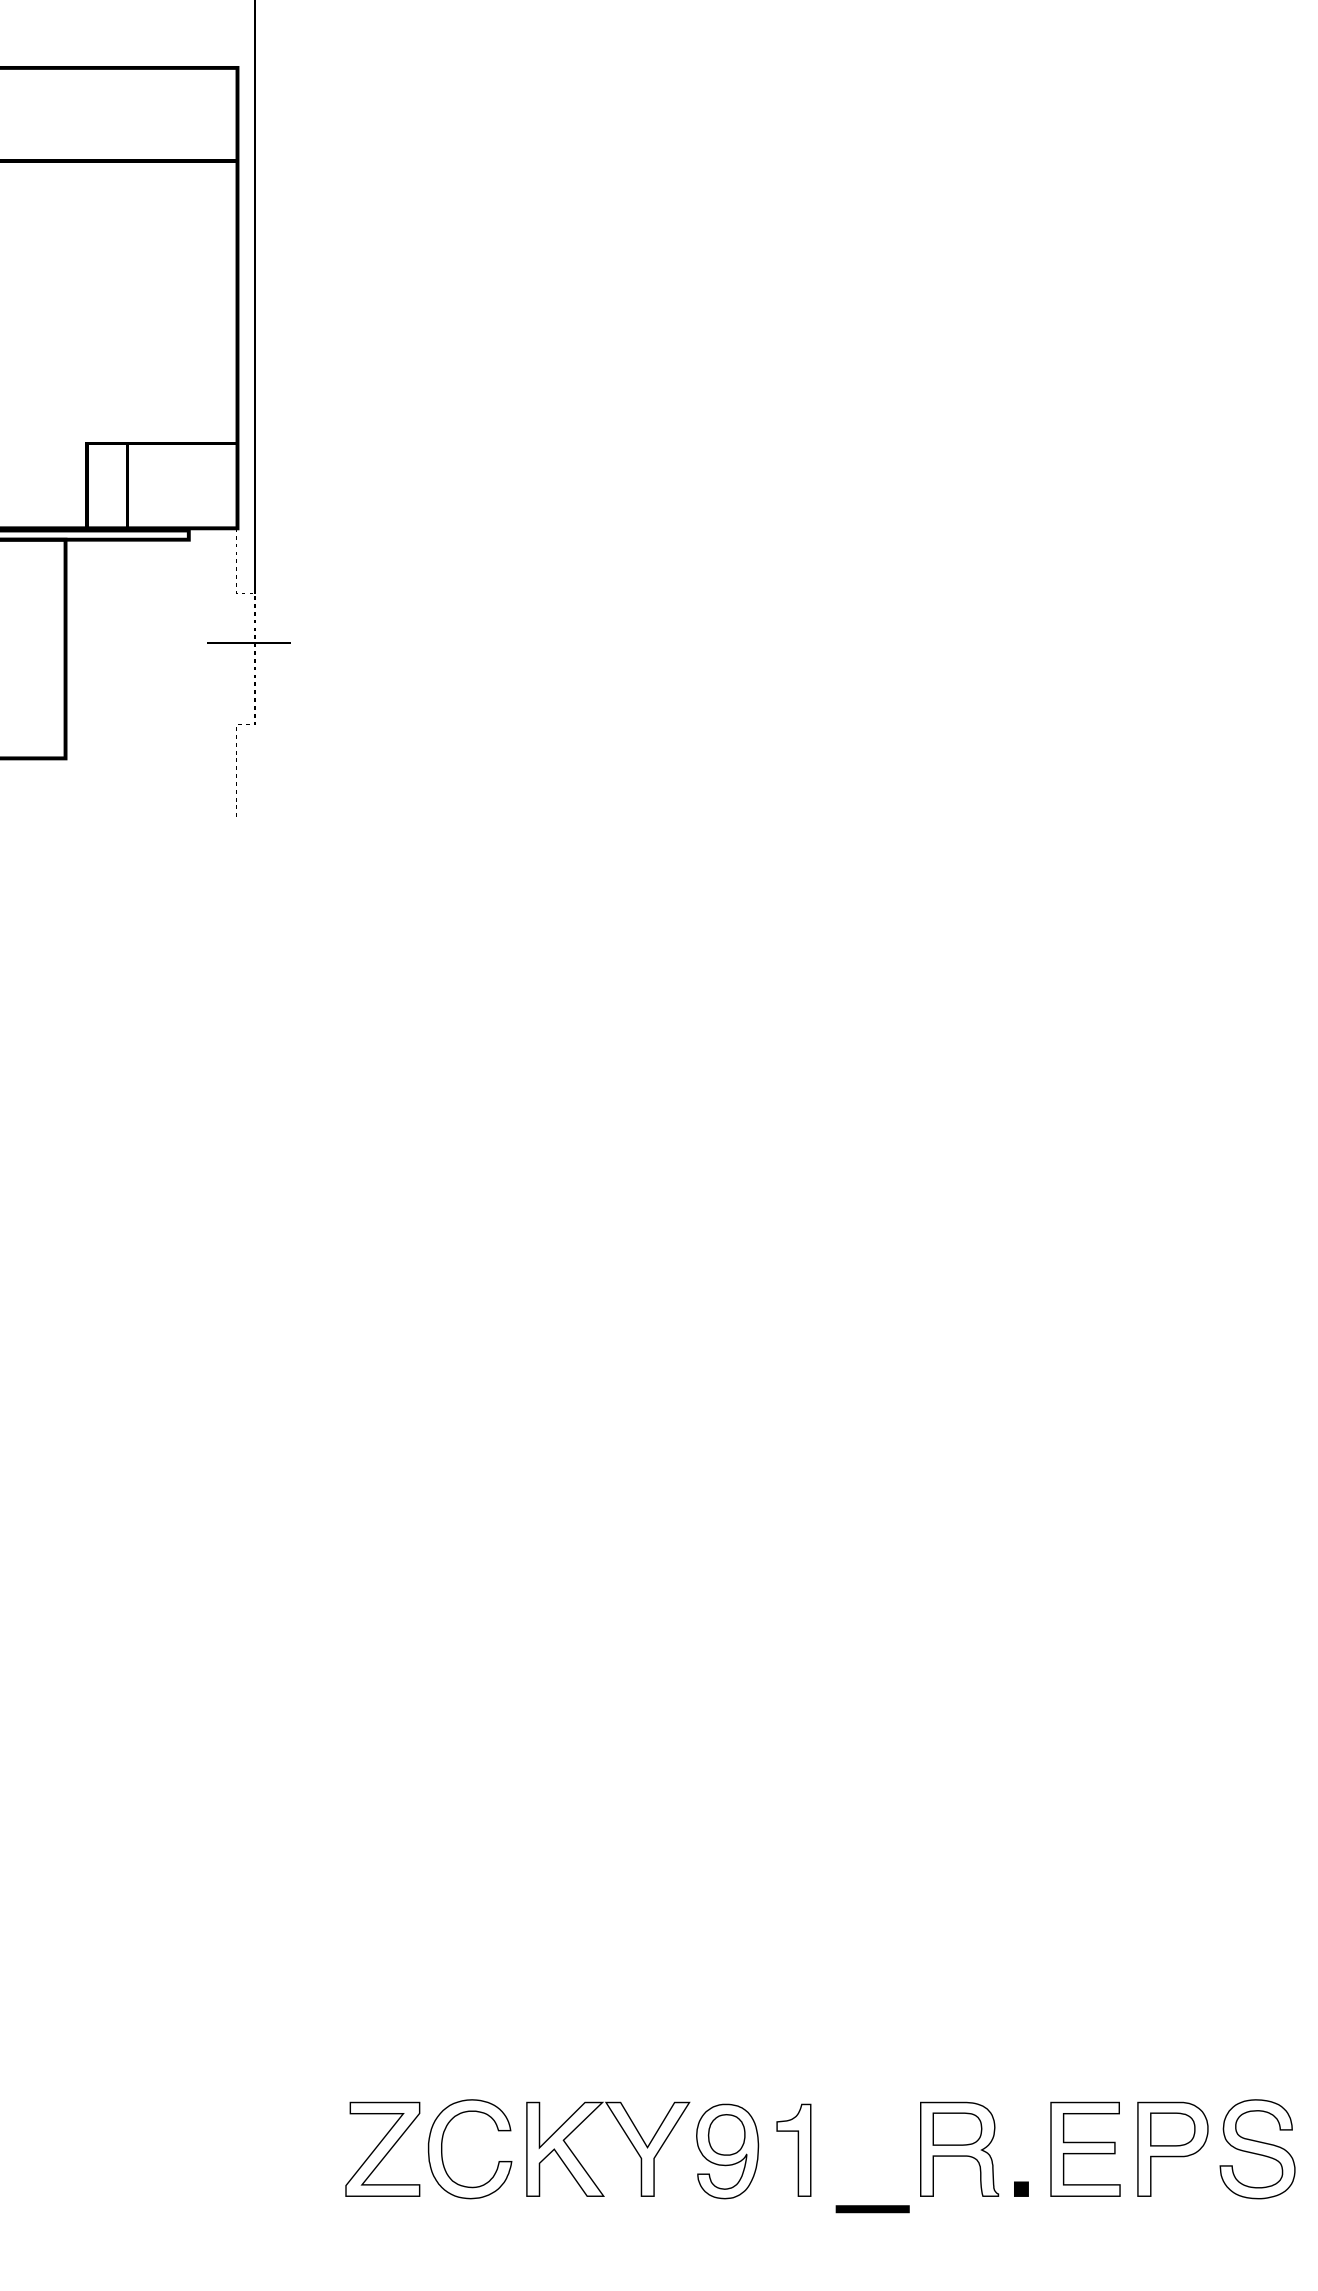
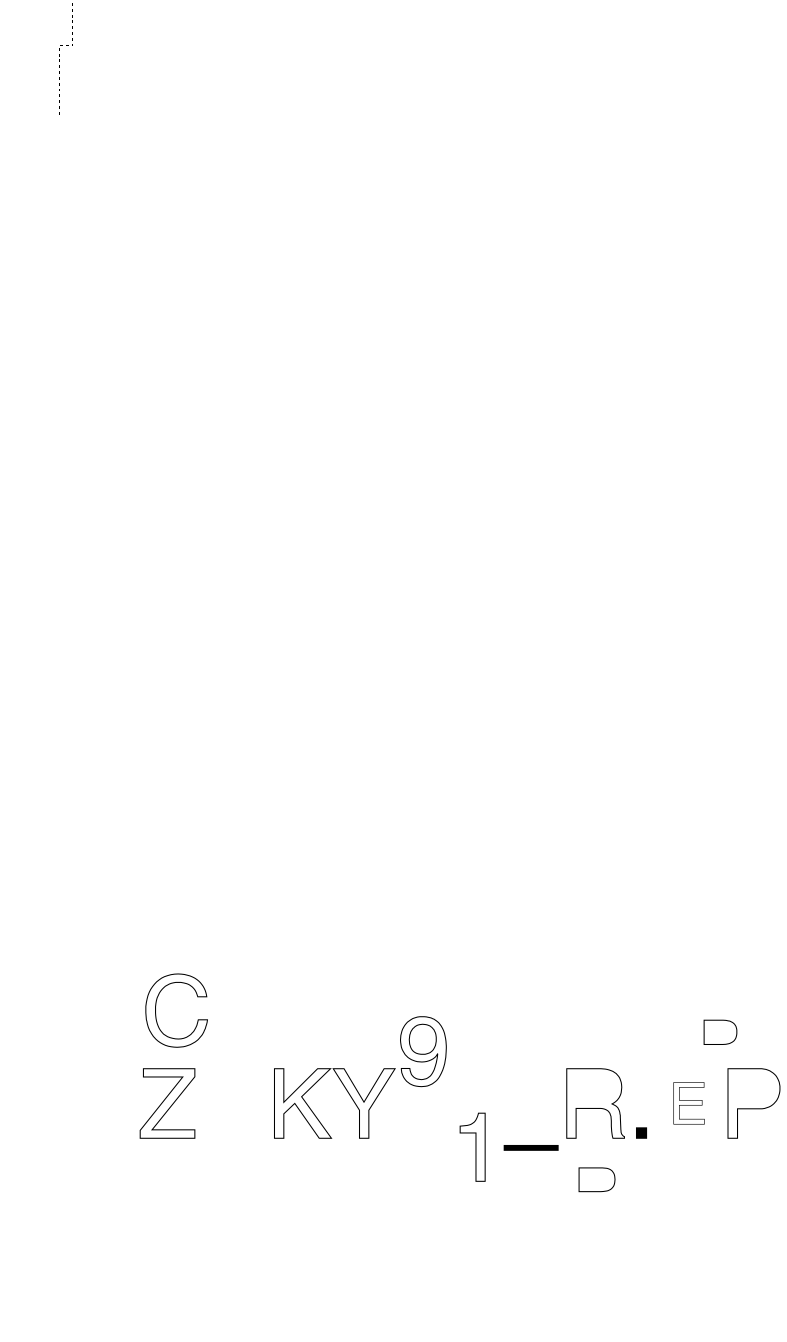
part: (957, 2128) -> (597, 1179), moved
part: (1172, 2129) -> (720, 1032), moved
part: (1085, 2148) -> (689, 1102), size x0.6
part: (442, 2149) -> (156, 1010), moved
part: (793, 2149) -> (472, 1146), moved
part: (727, 2151) -> (423, 1051), moved

